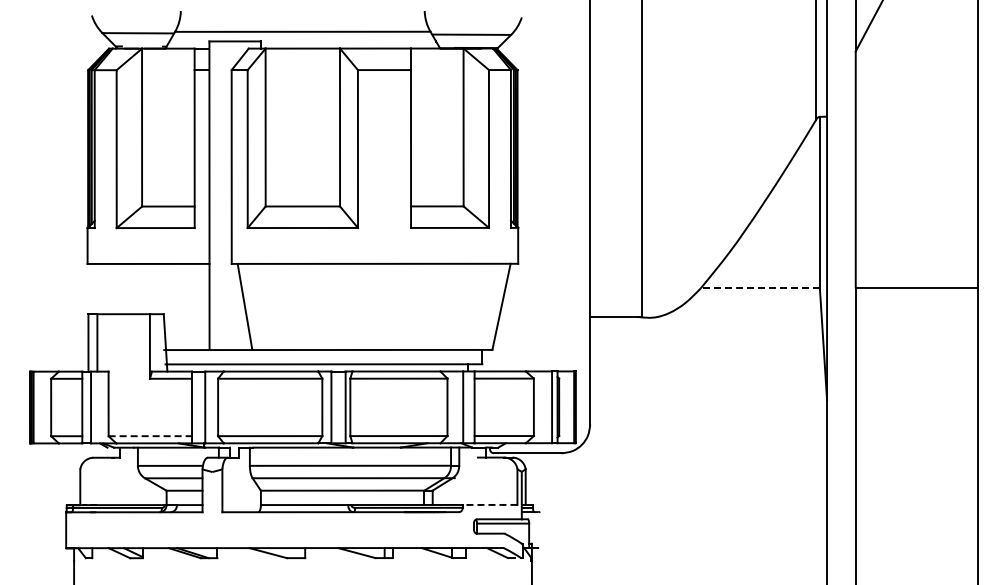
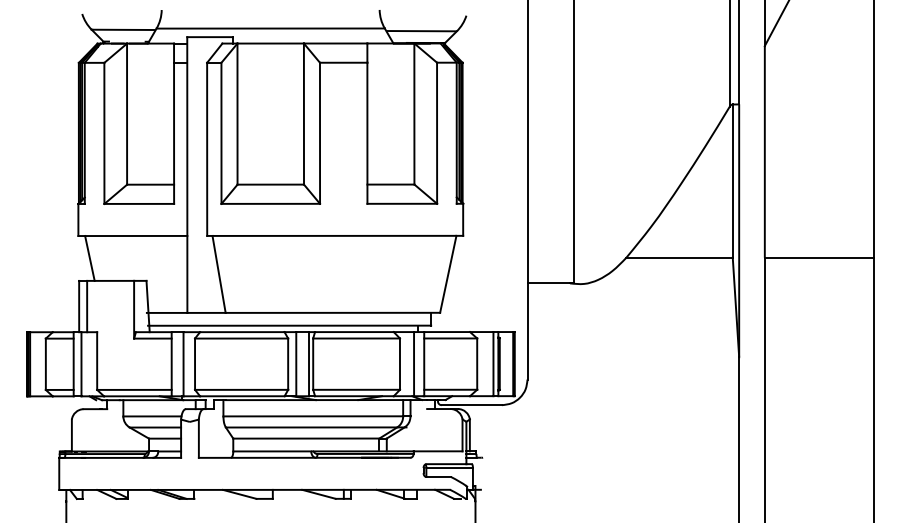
line: (100, 288) -> (89, 257), added
line: (760, 288) -> (679, 257), dashed -> solid
line: (150, 436) -> (134, 390), dashed -> solid
line: (489, 504) -> (437, 450), dashed -> solid

